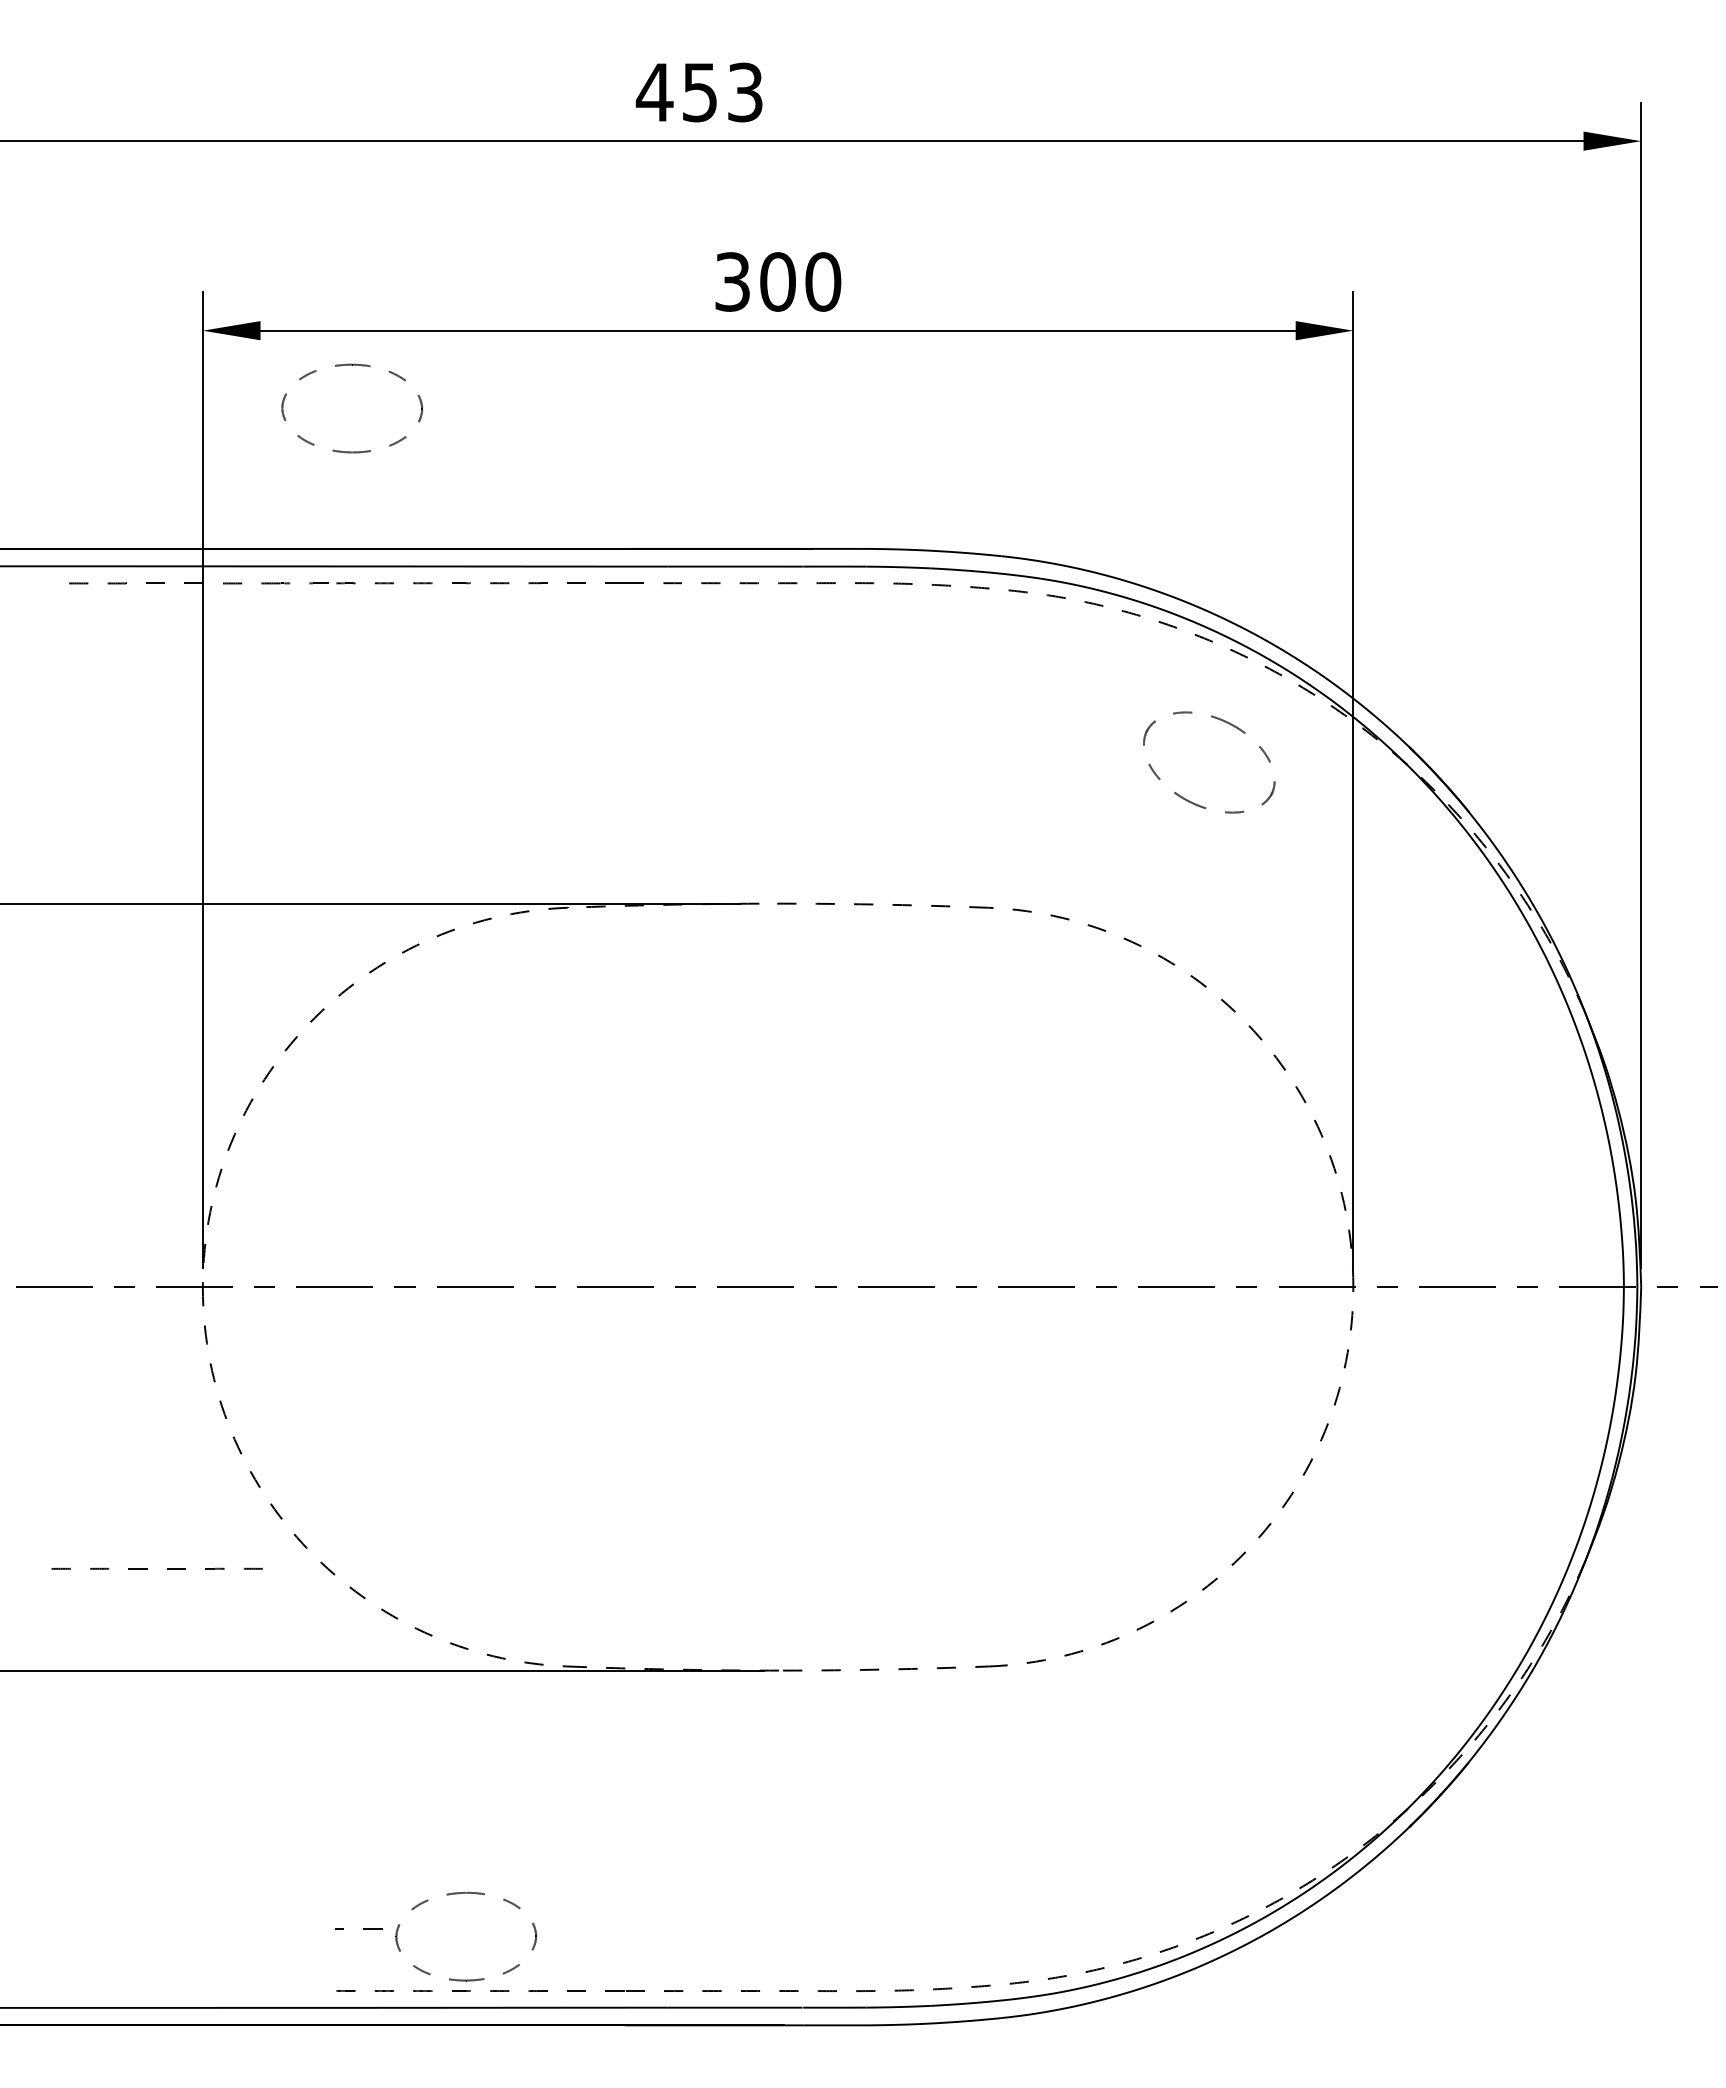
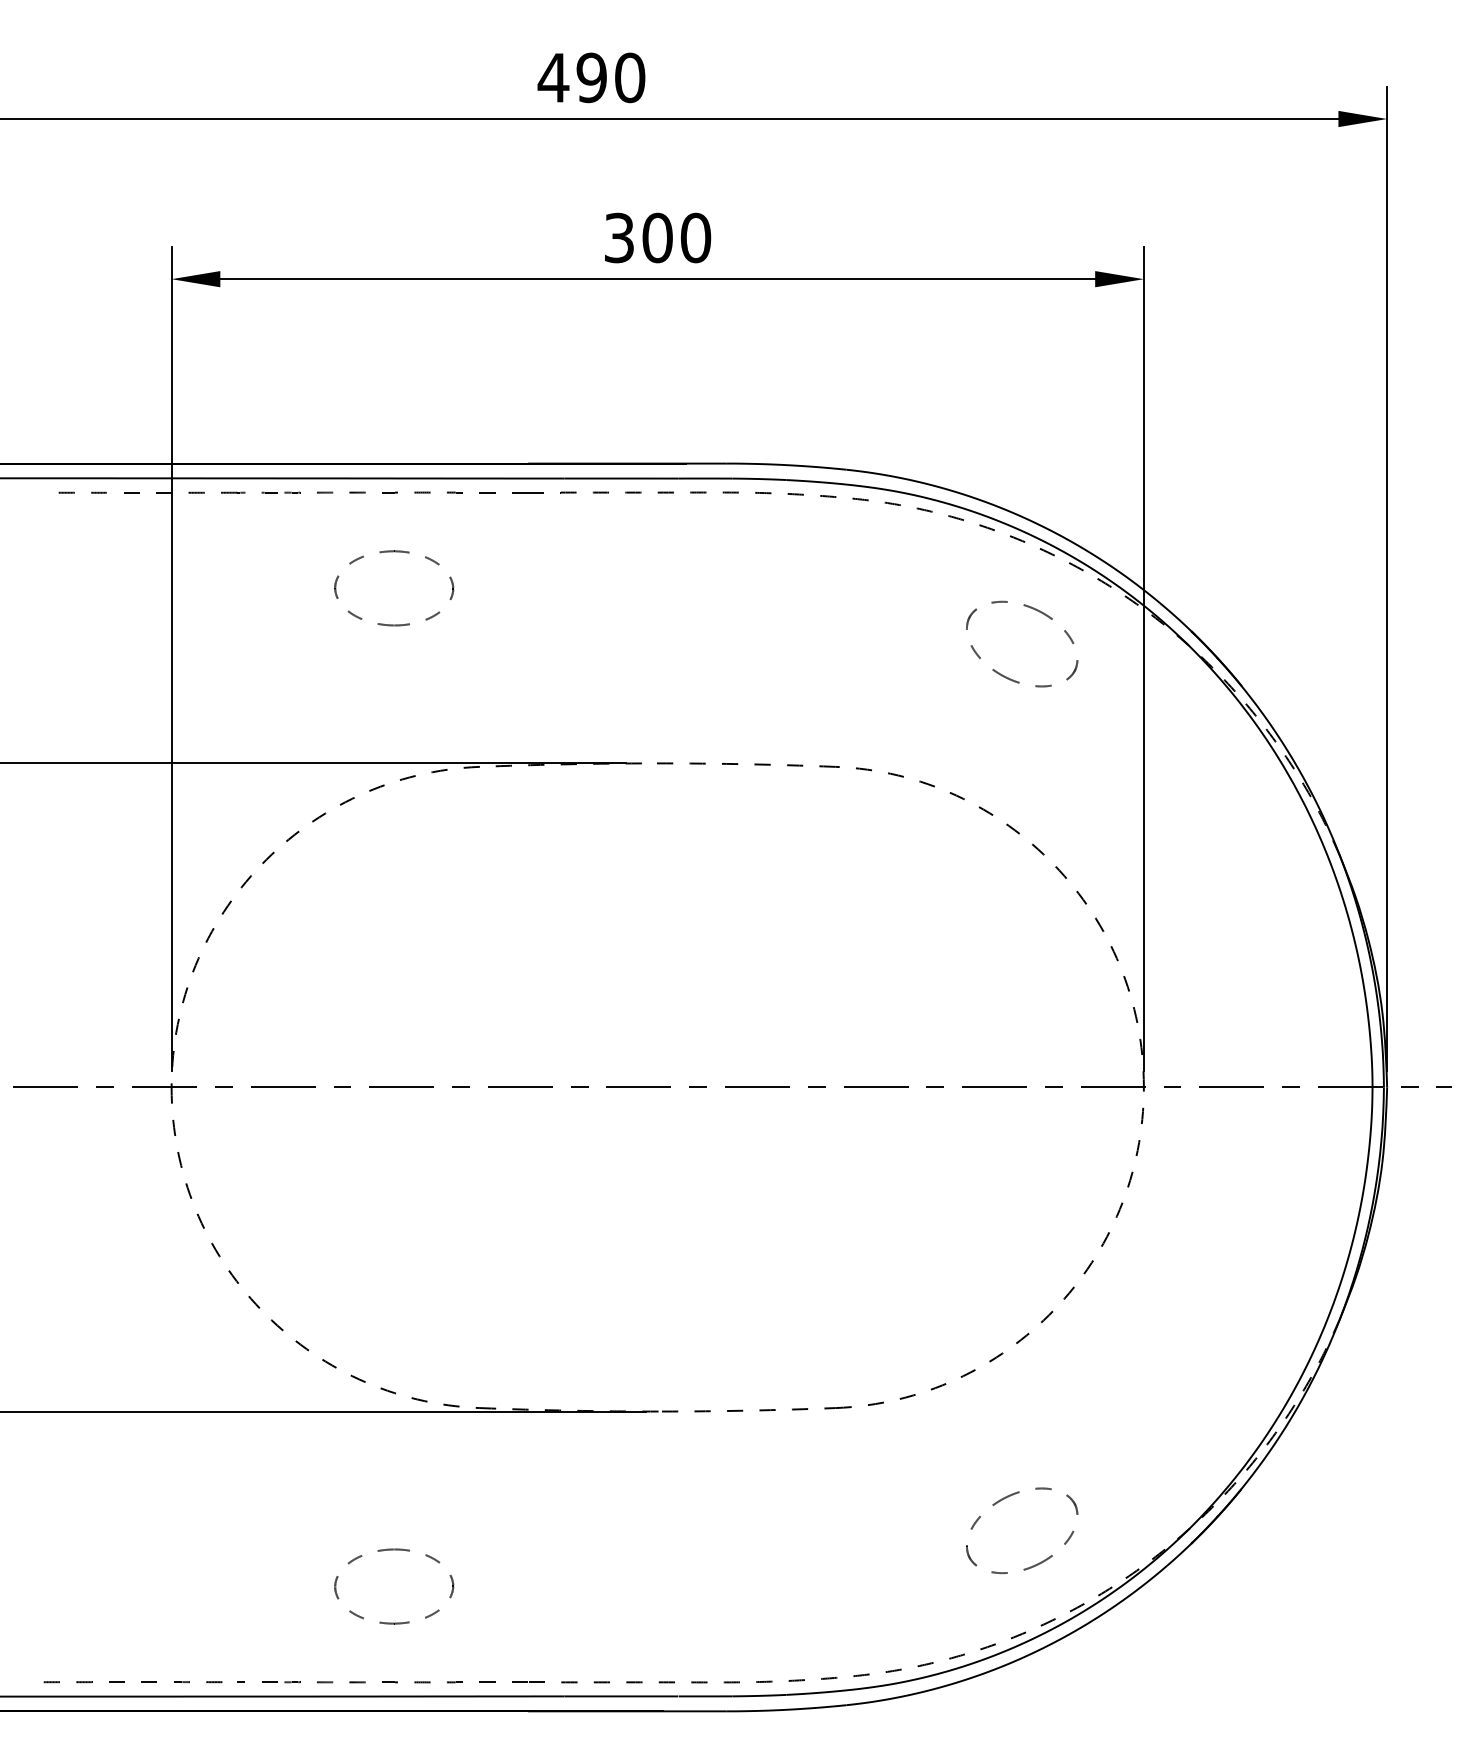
text: (722, 92) -> (610, 77), 453 -> 490
part: (352, 365) -> (394, 551), moved
curve: (147, 1568) -> (124, 1681), moved
part: (1190, 1773) -> (1006, 1498), added
part: (458, 1894) -> (387, 1550), moved
line: (363, 1928) -> (261, 1681), moved

